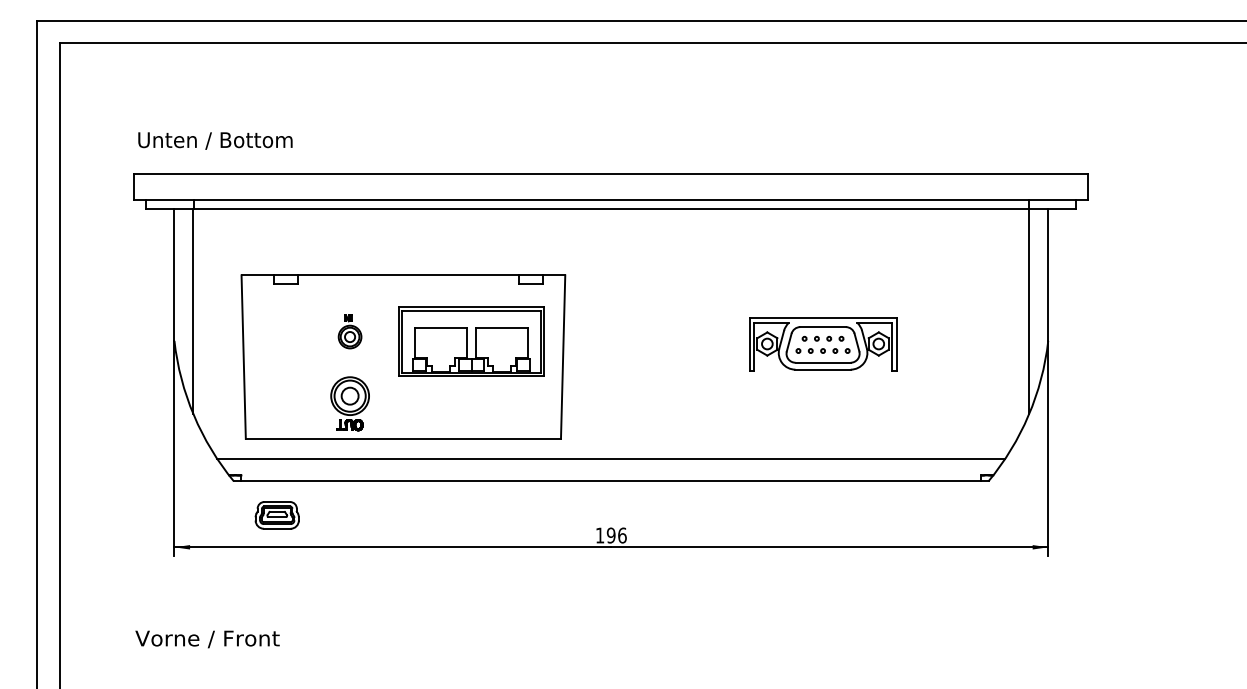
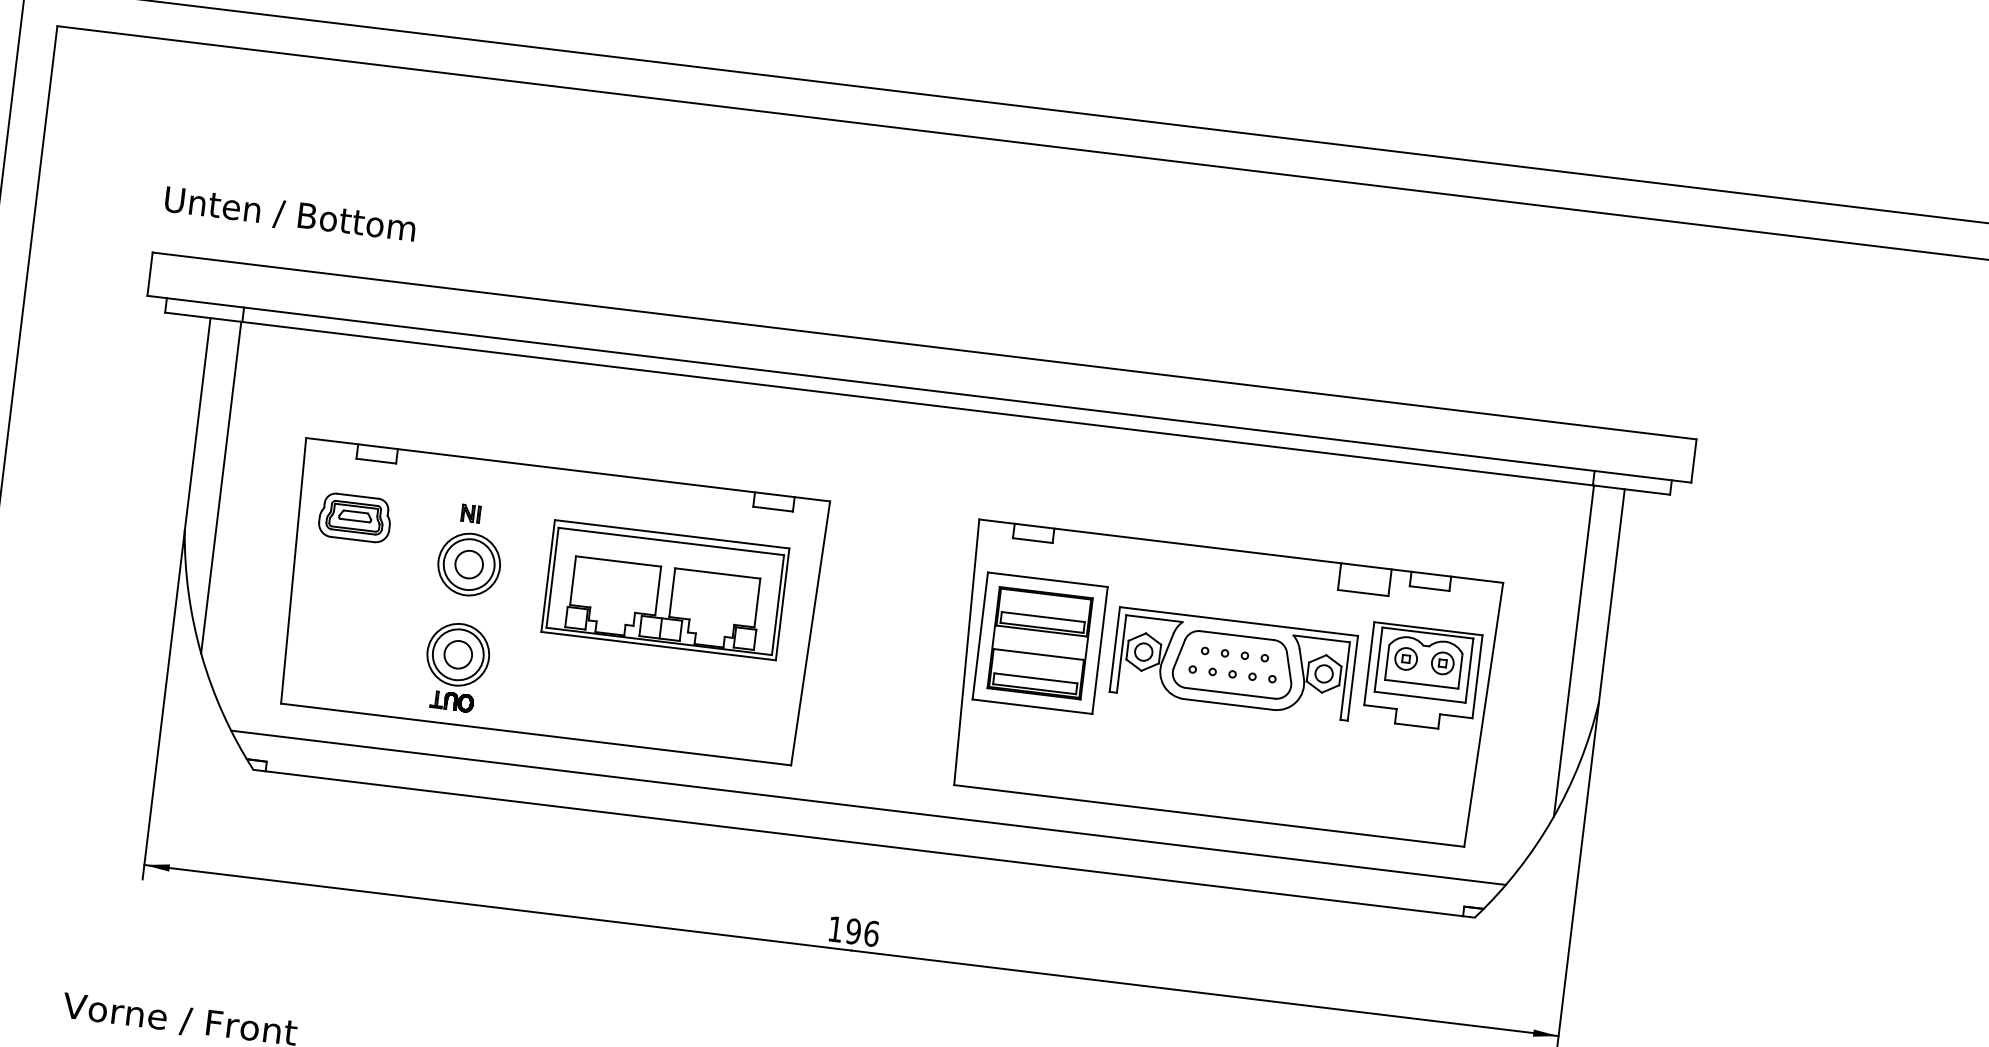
part: (349, 331) -> (469, 549), size x1.67
part: (819, 356) -> (1225, 682), added
part: (276, 515) -> (353, 517), moved

